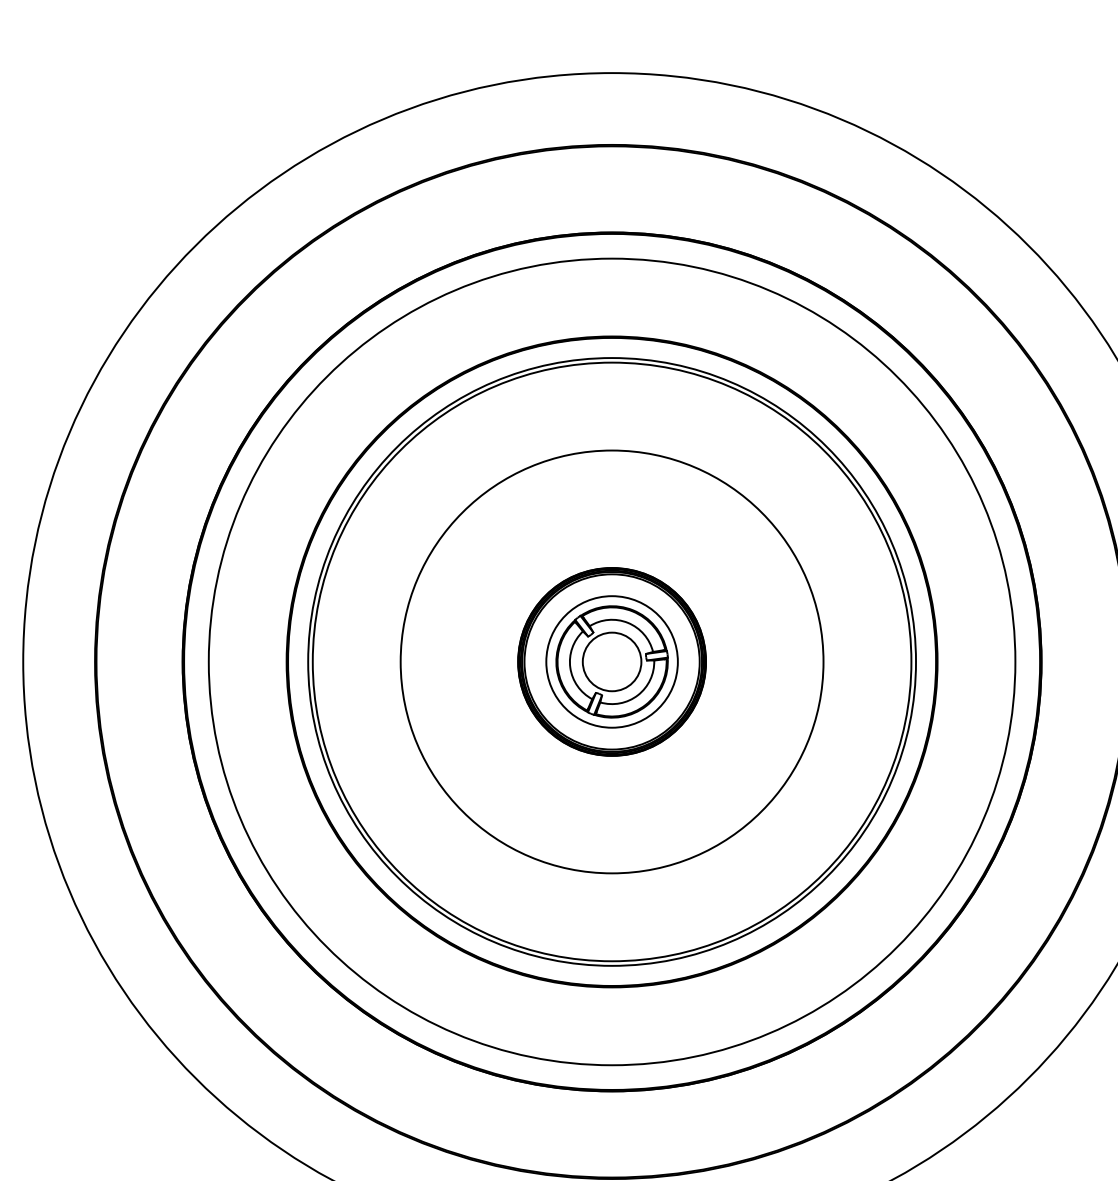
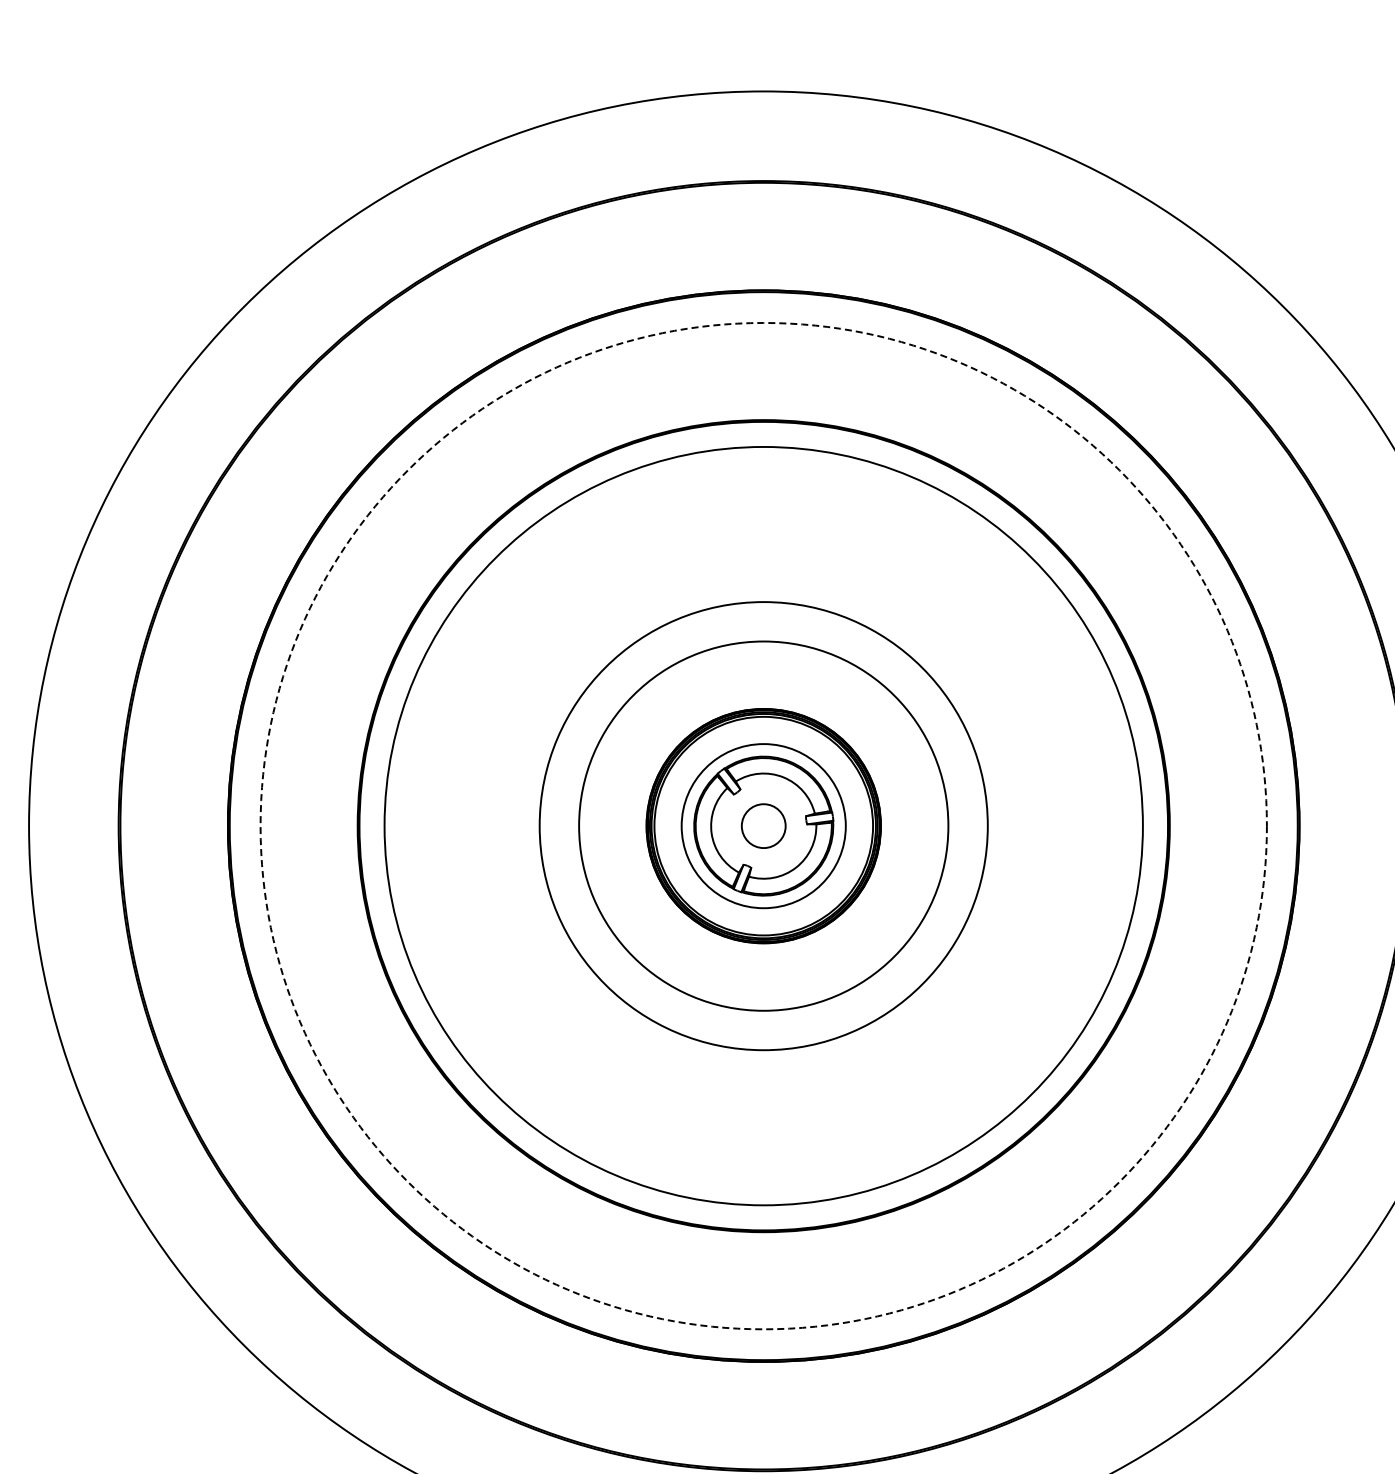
circle: (611, 661) -> (763, 825), size x0.6
circle: (611, 661) -> (763, 825), size x0.6
circle: (611, 661) -> (763, 825), size x0.7
circle: (611, 661) -> (763, 825), solid -> dashed

